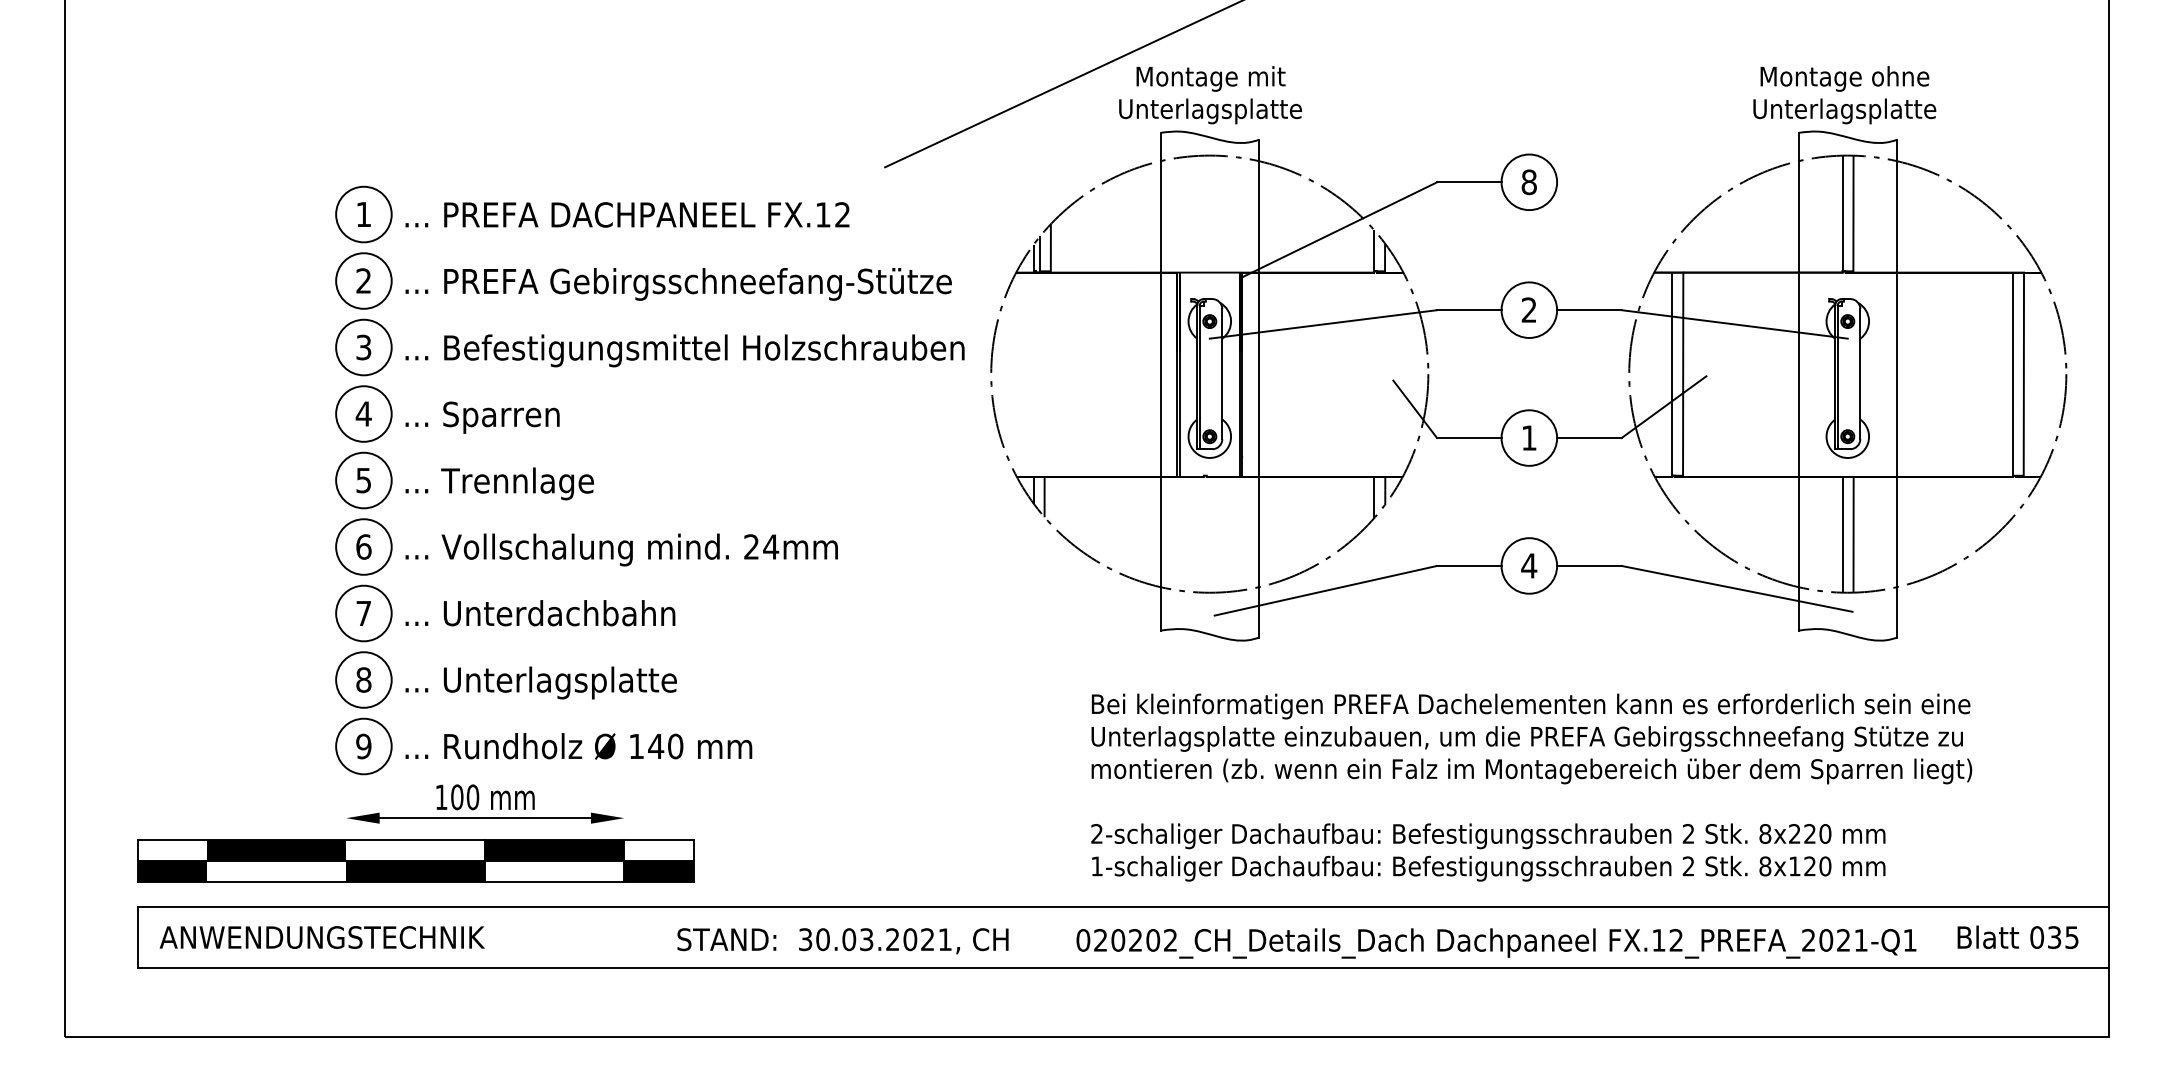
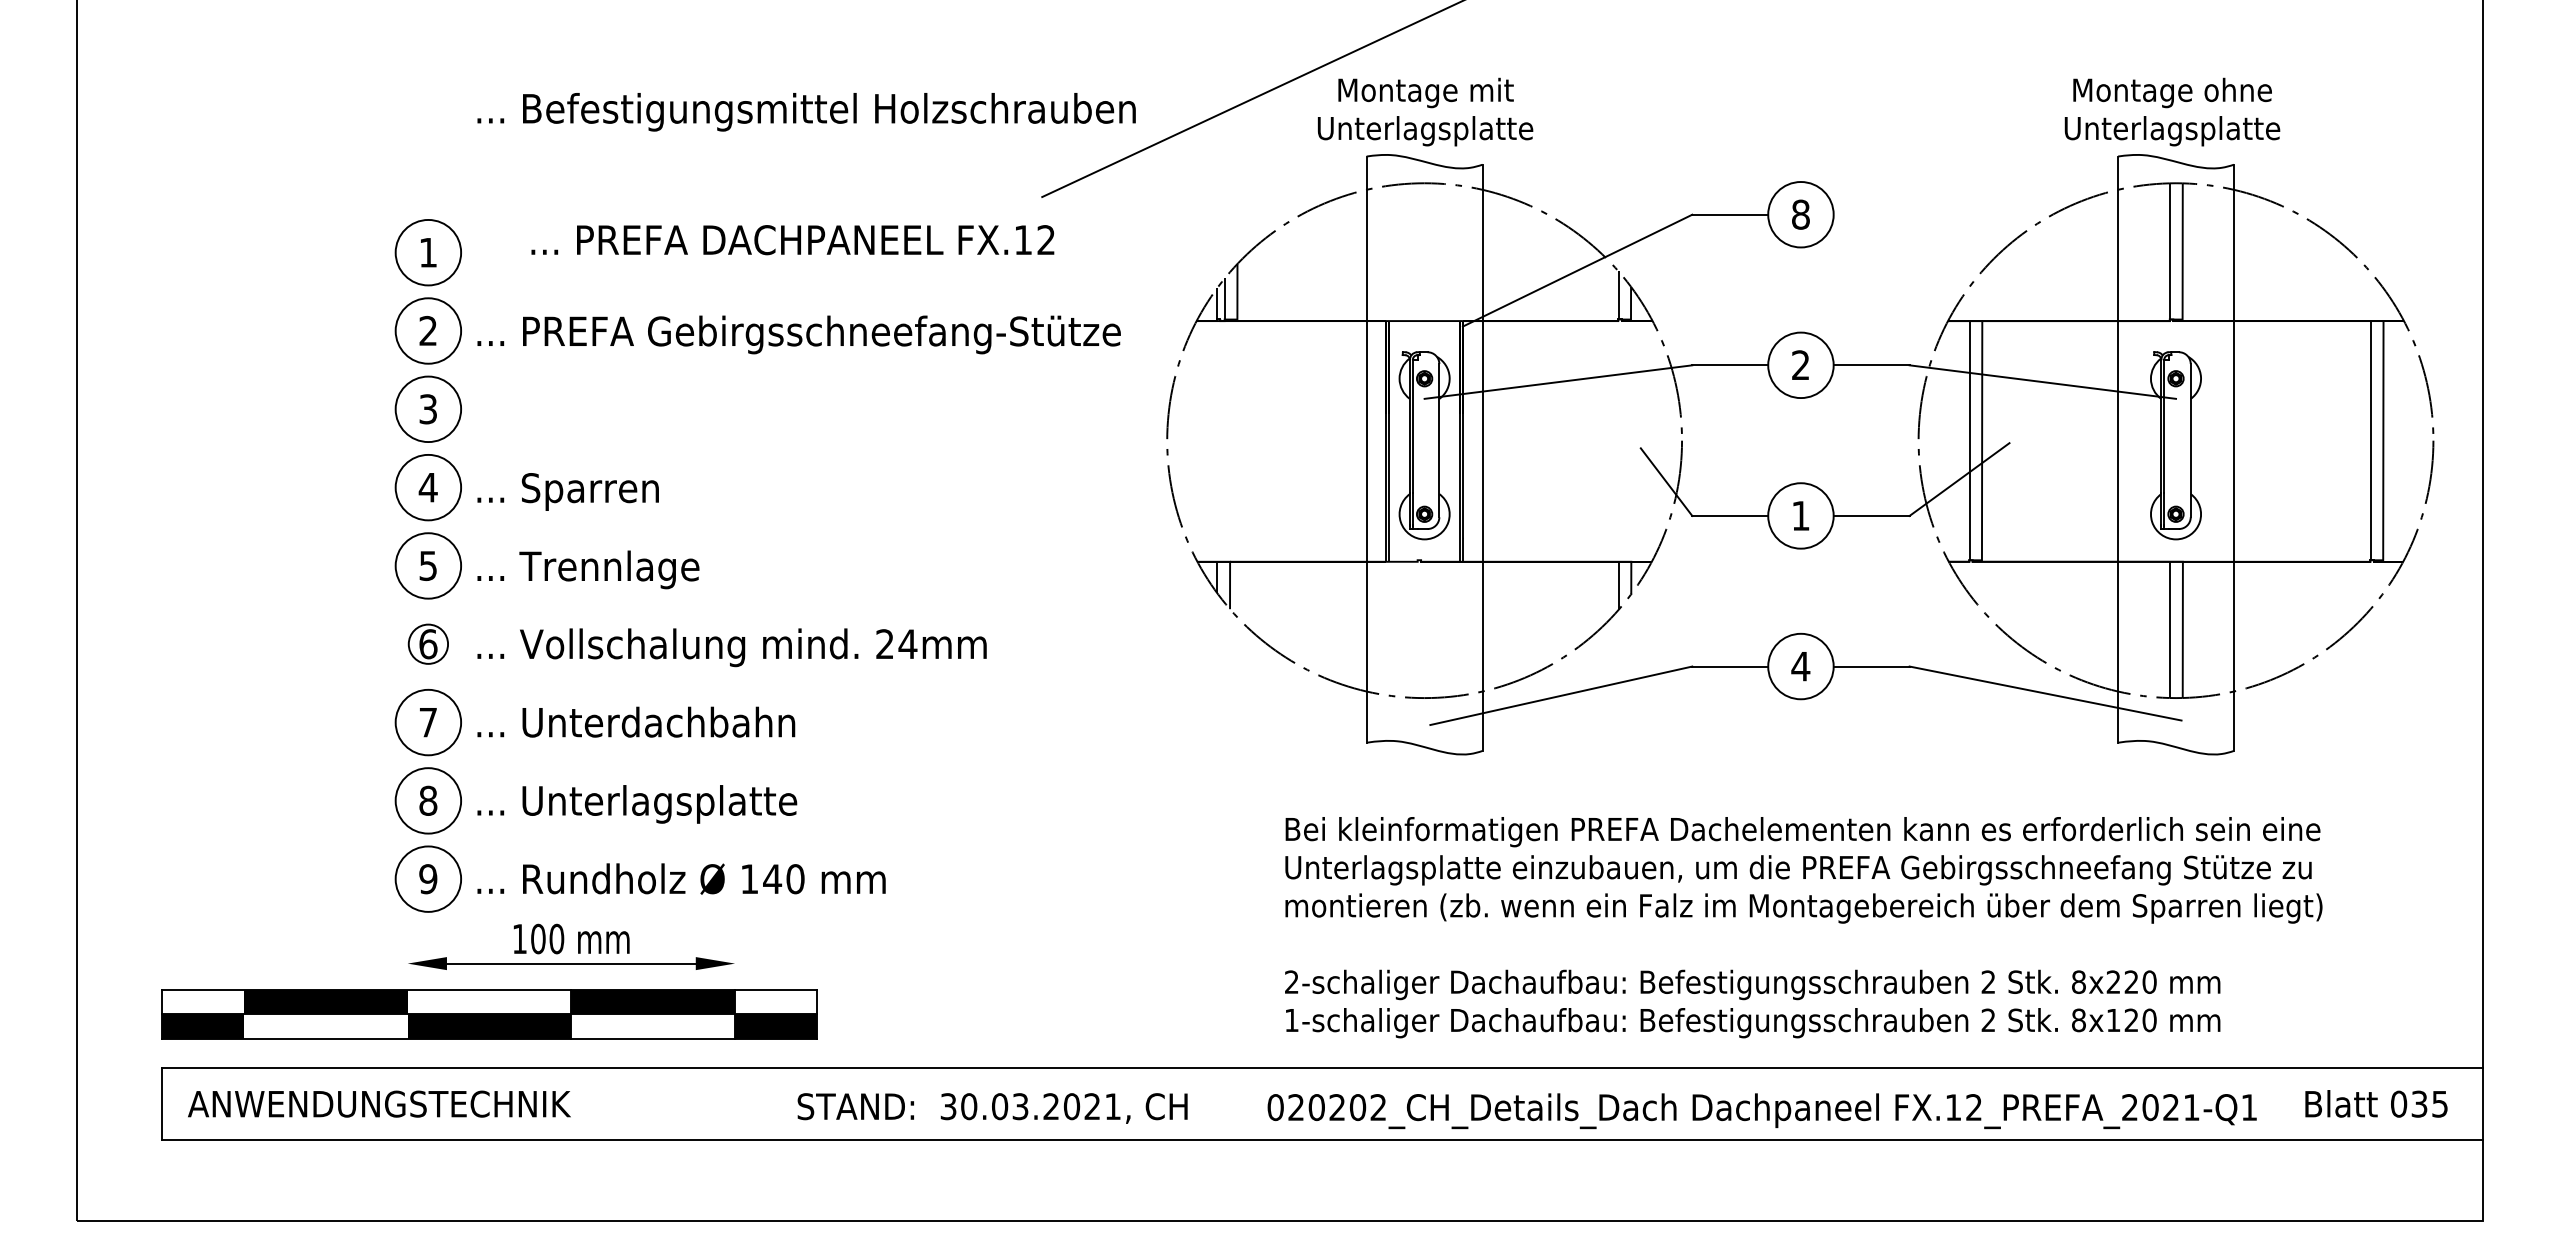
text: (627, 215) -> (792, 240), moved
text: (684, 351) -> (806, 112), moved
circle: (363, 546) -> (428, 643), size x0.6

